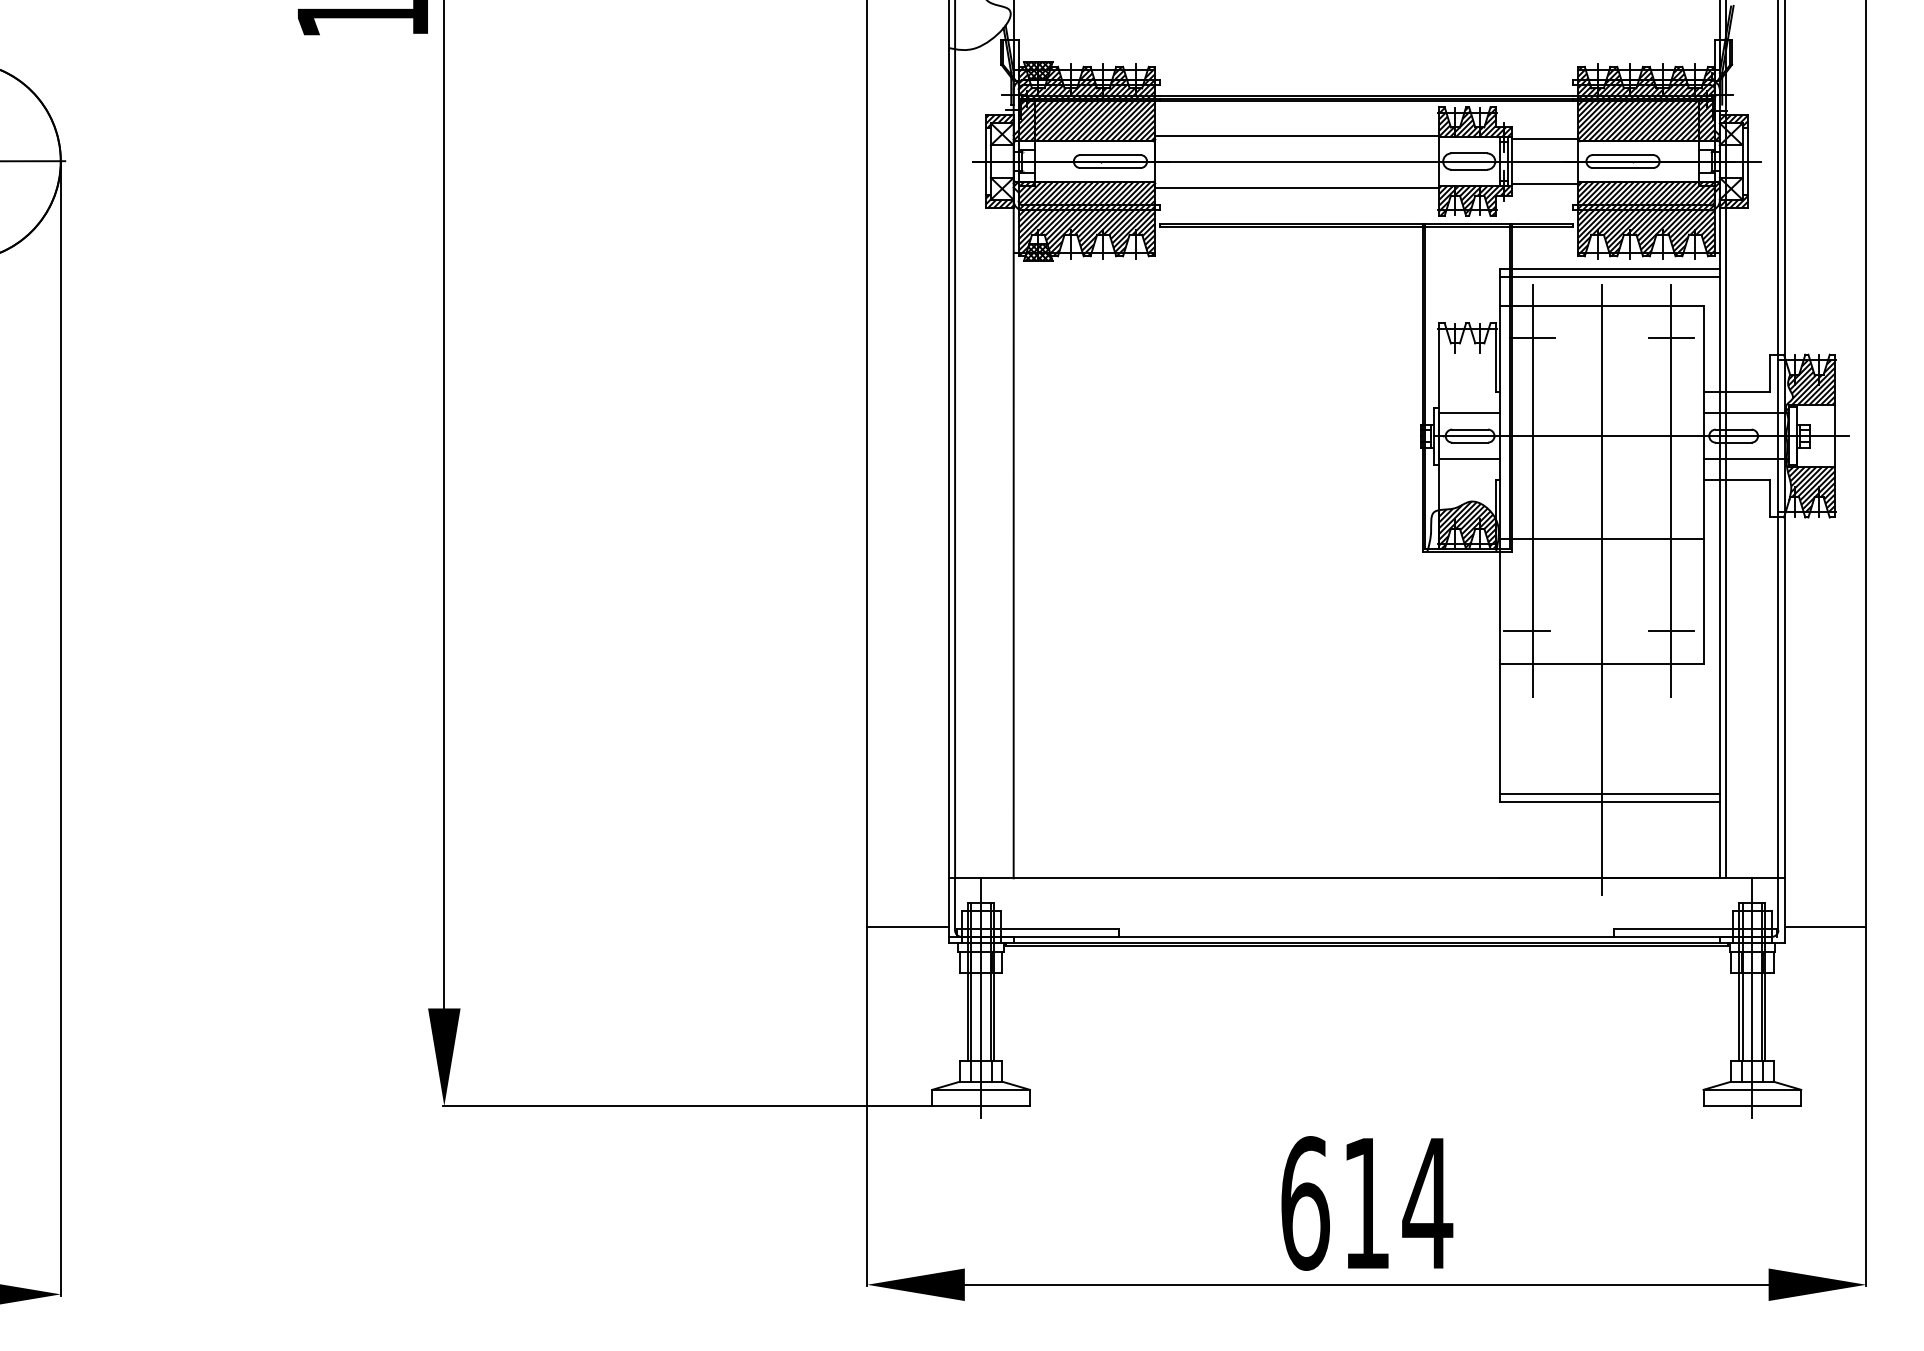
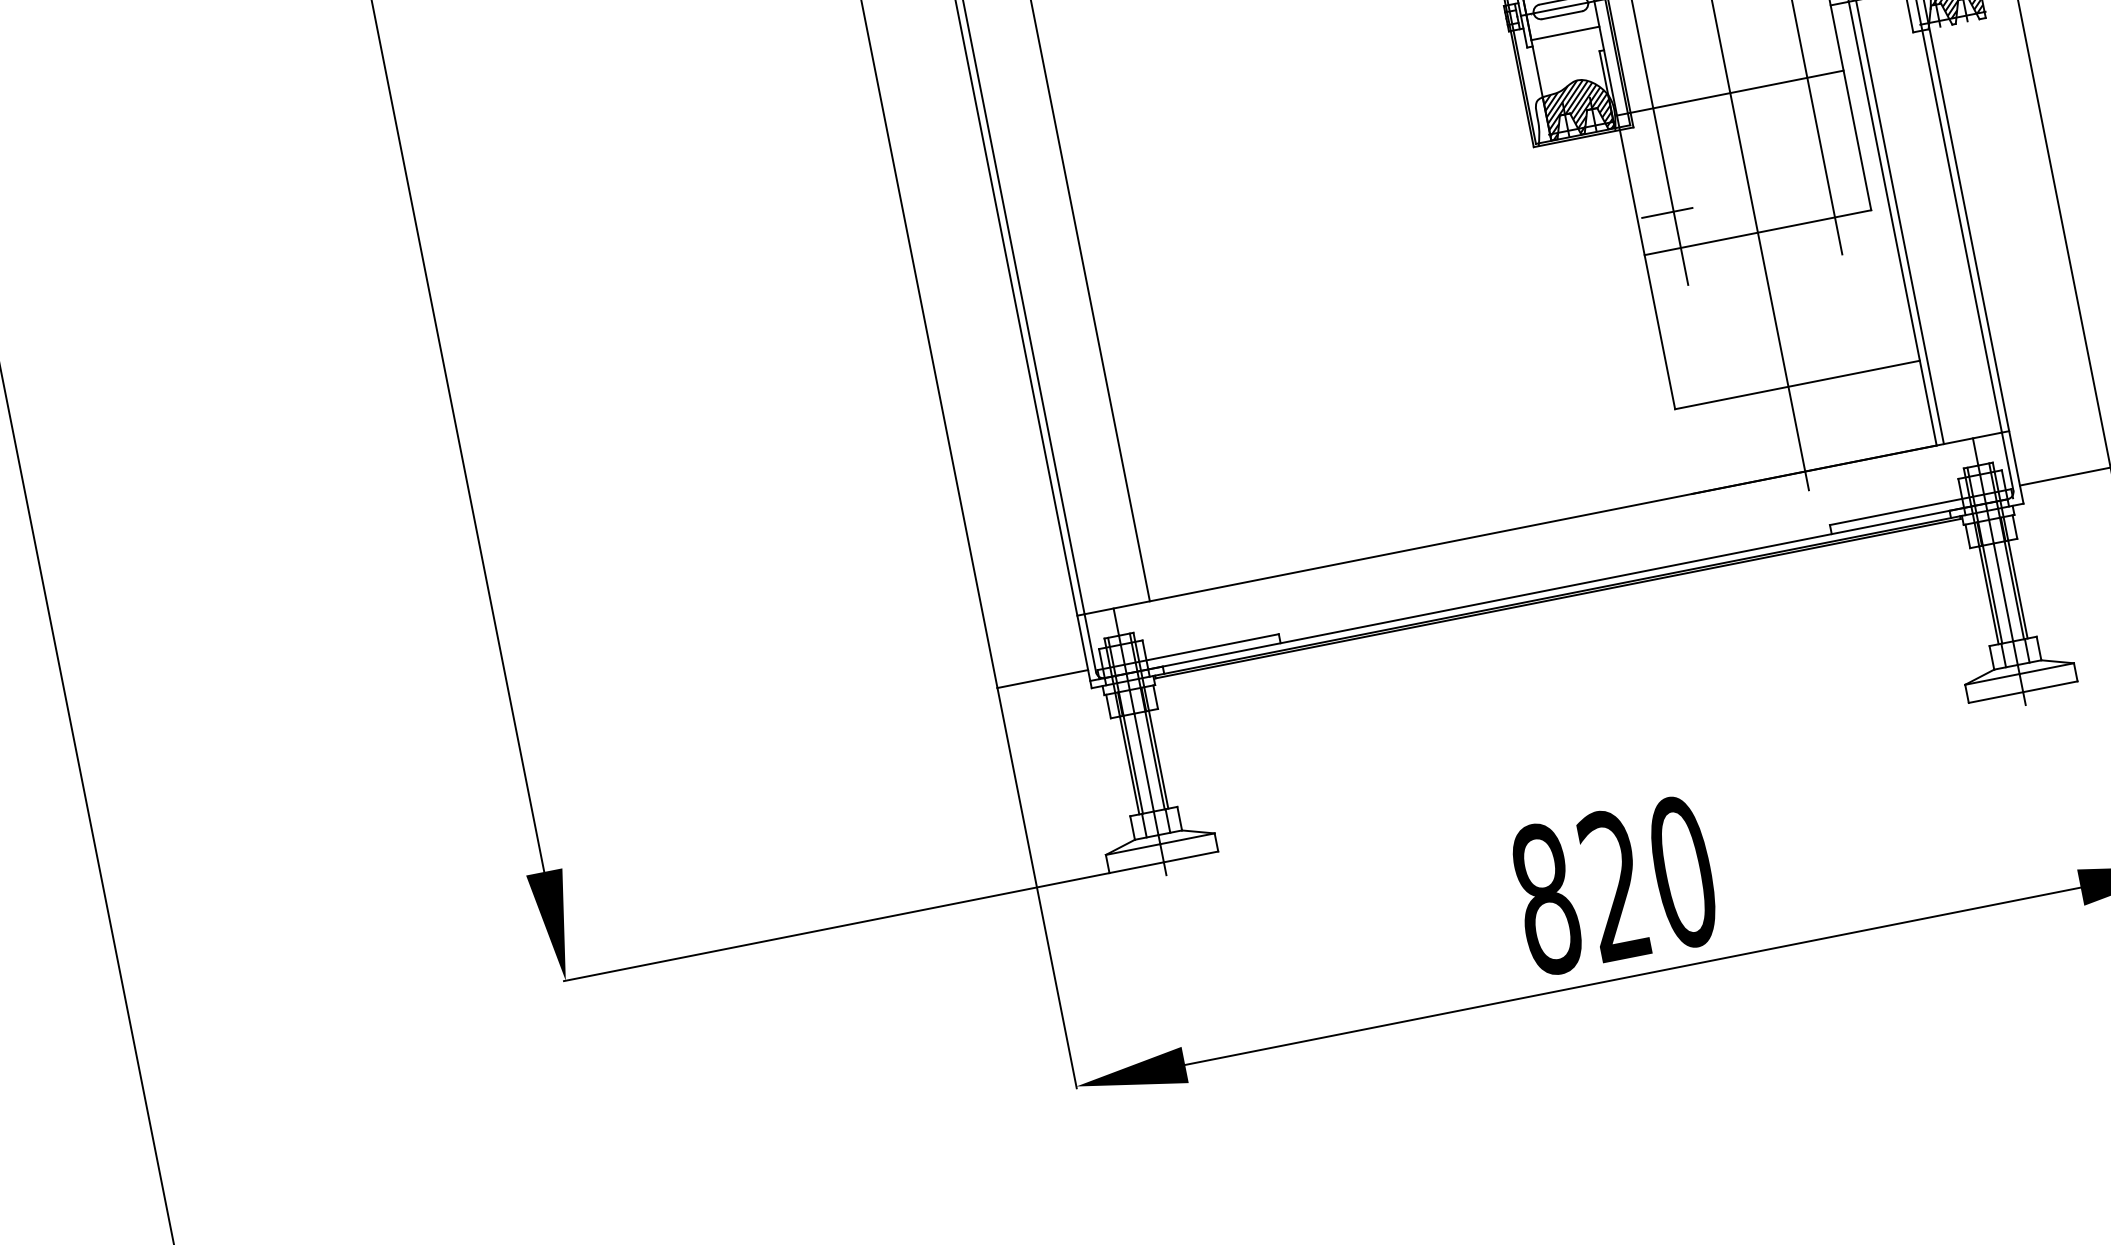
line: (1670, 631) -> (1827, 181), removed
line: (1609, 794) -> (1795, 376), removed
text: (1367, 1203) -> (1615, 885), 614 -> 820

